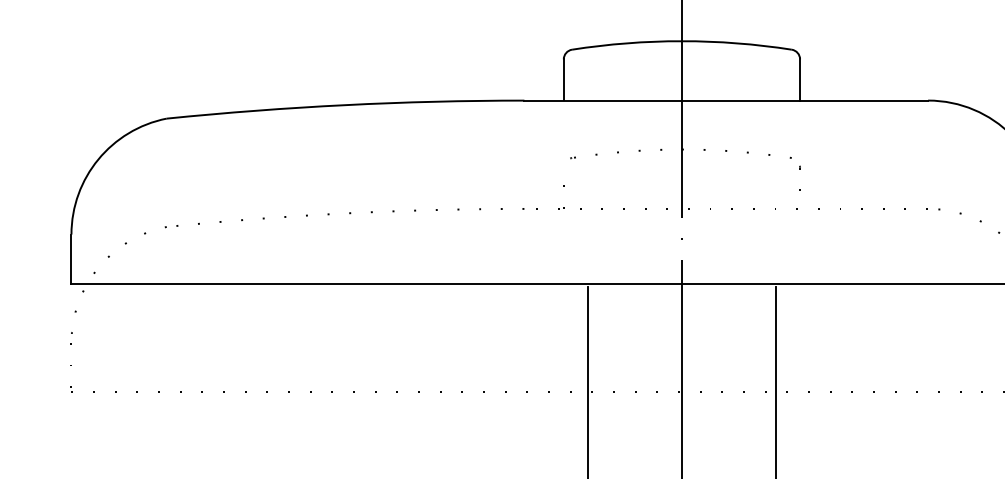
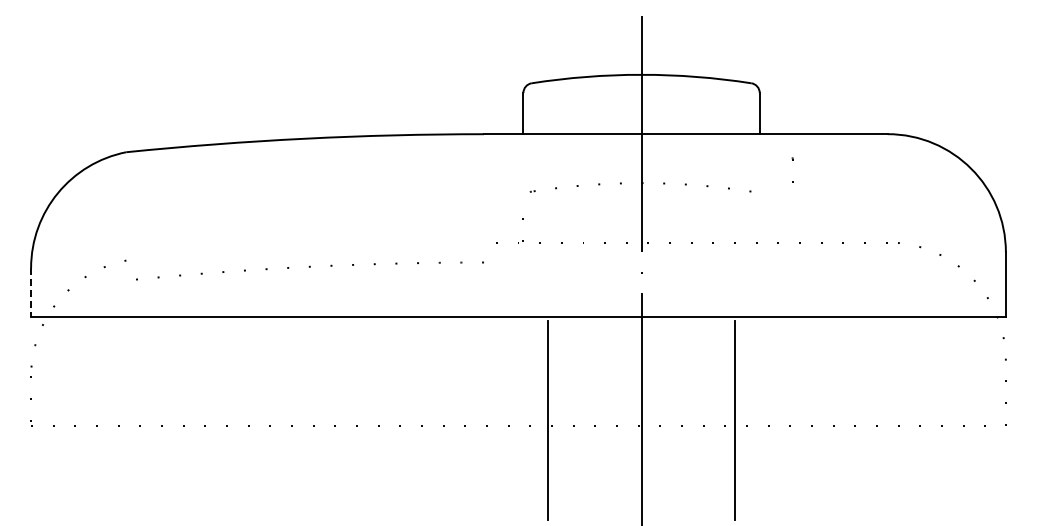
part: (799, 168) -> (792, 160), moved
arc: (349, 213) -> (309, 267), moved
line: (71, 258) -> (31, 292), solid -> dashed

